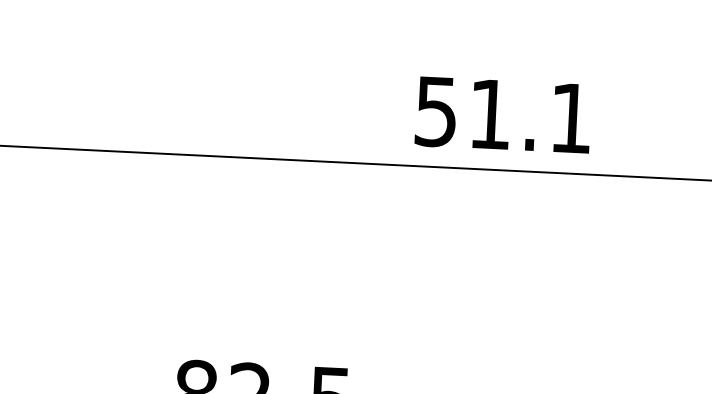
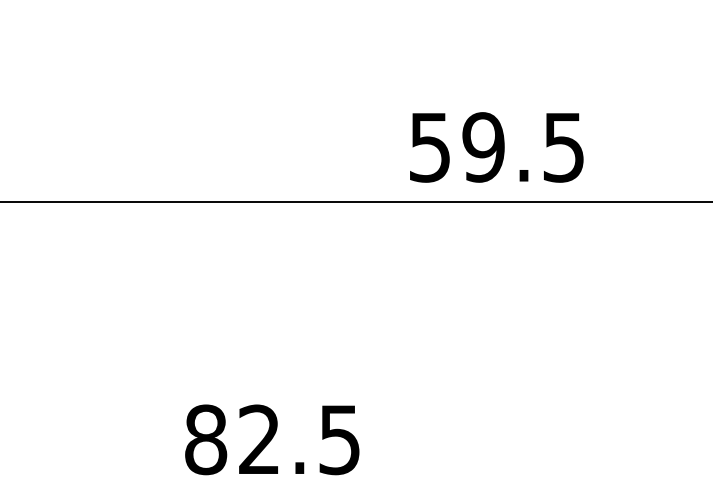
text: (529, 116) -> (522, 147), 51.1 -> 59.5

